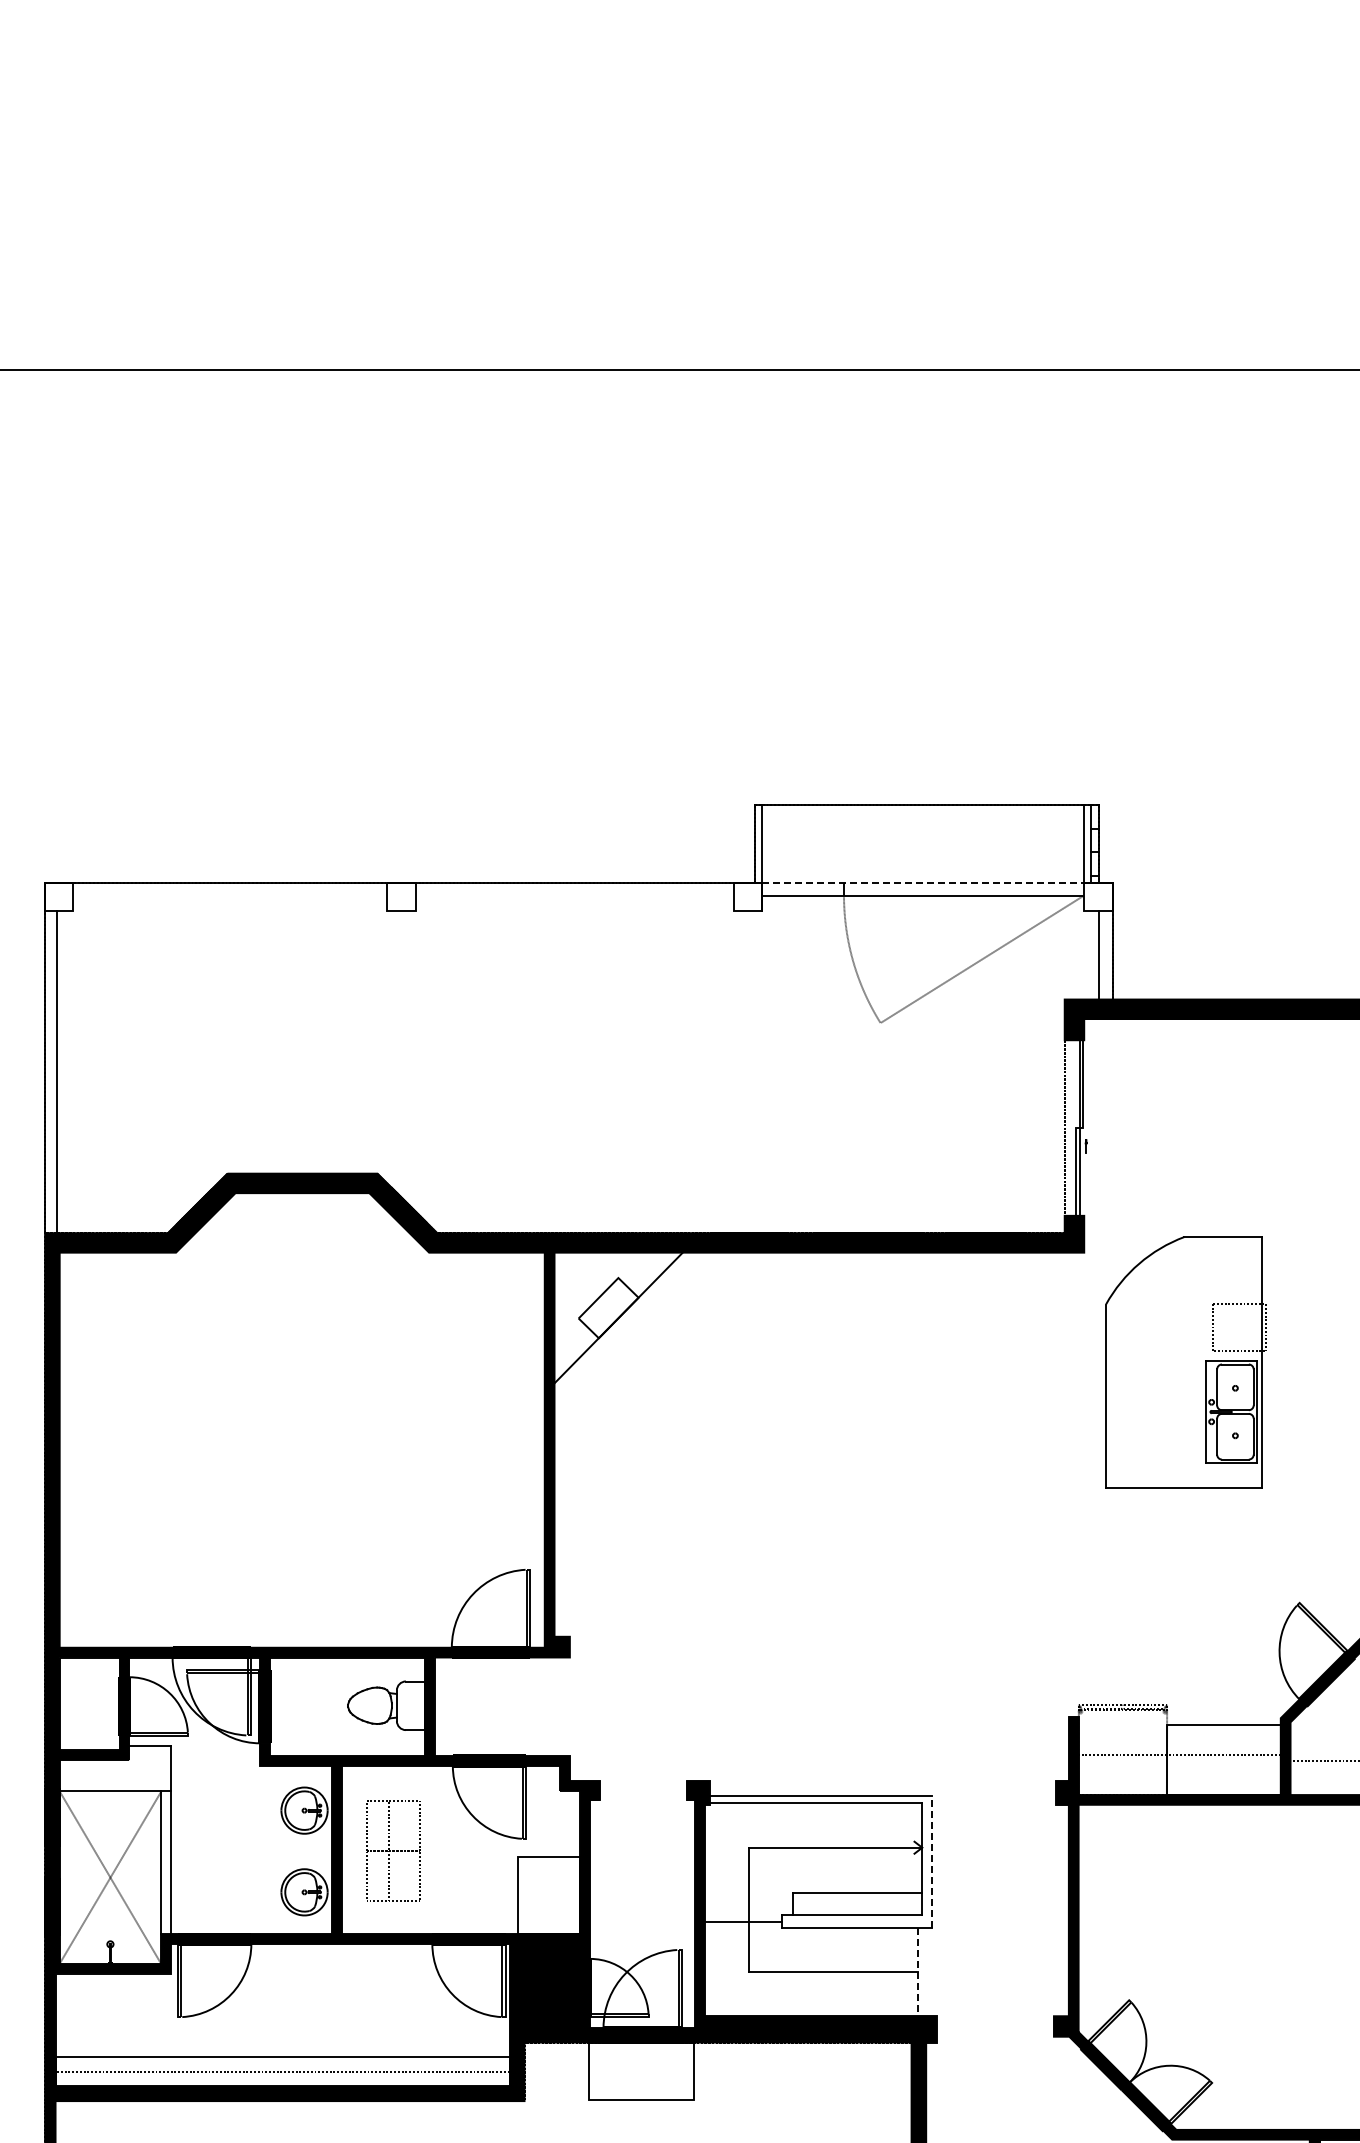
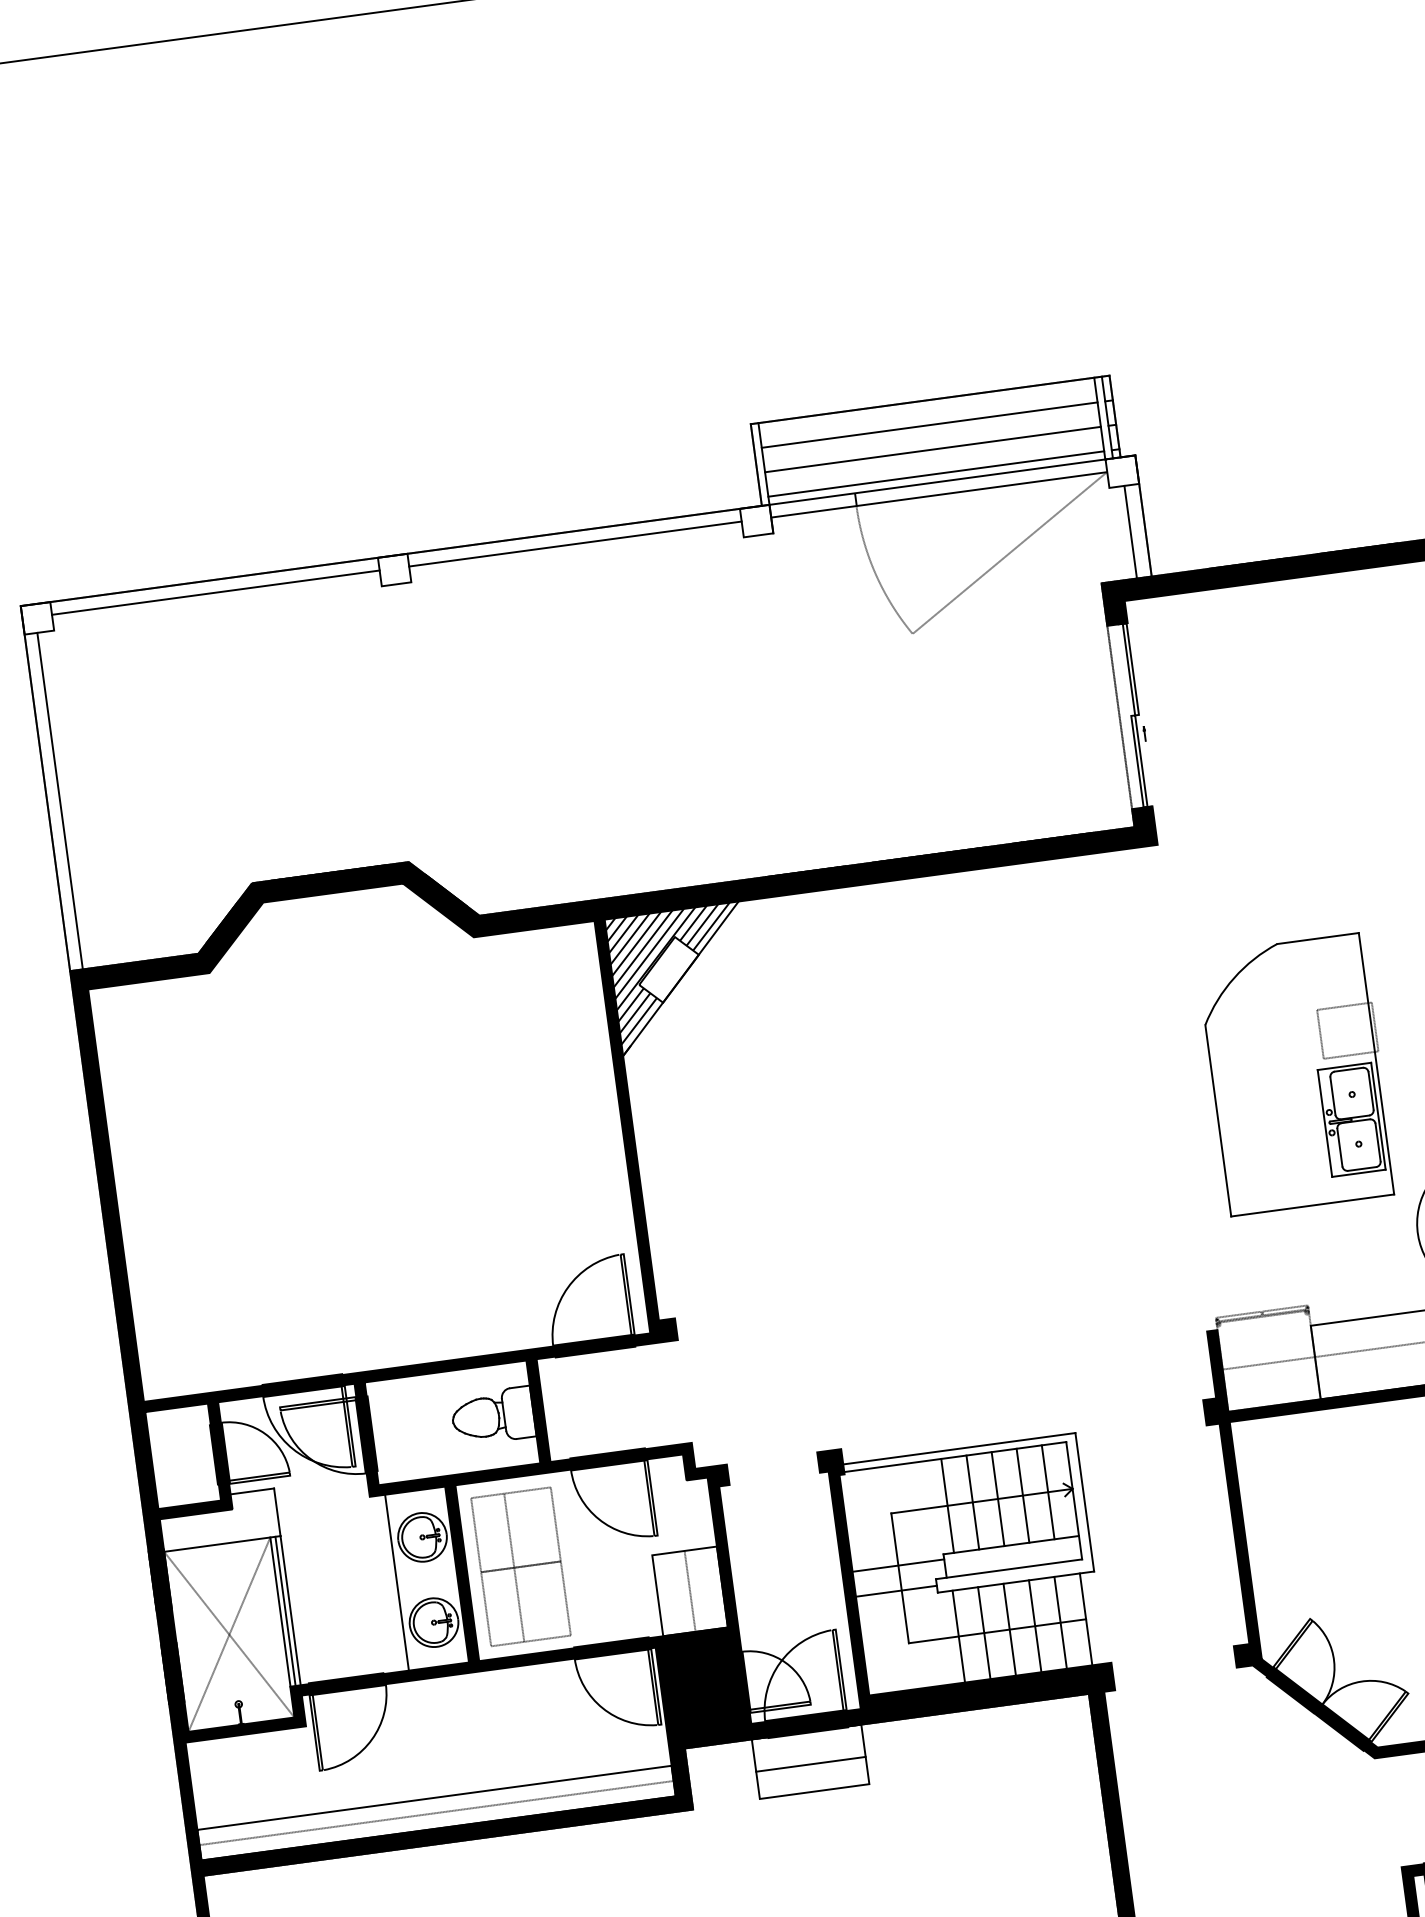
line: (922, 828) -> (928, 424), added
line: (922, 852) -> (932, 449), added
line: (922, 875) -> (935, 473), added
line: (923, 883) -> (937, 482), dashed -> solid
line: (230, 895) -> (216, 592), added
line: (574, 895) -> (575, 543), added
hatch: (614, 1317) -> (676, 978), added
part: (1185, 1362) -> (1296, 1074), moved
line: (802, 1847) -> (947, 1505), added
line: (826, 1847) -> (972, 1502), added
line: (850, 1847) -> (997, 1498), added
line: (874, 1847) -> (1022, 1495), added
line: (898, 1847) -> (1047, 1492), added
line: (274, 1849) -> (396, 1582), added
part: (393, 1850) -> (520, 1566), size x1.43
line: (932, 1861) -> (1085, 1501), dashed -> solid
line: (166, 1862) -> (285, 1610), added
line: (549, 1895) -> (690, 1591), added
line: (748, 1897) -> (898, 1565), added
line: (796, 1972) -> (958, 1636), added
line: (820, 1972) -> (983, 1633), added
line: (845, 1972) -> (1010, 1629), added
line: (869, 1972) -> (1035, 1626), added
line: (894, 1972) -> (1061, 1623), added
line: (918, 1972) -> (1086, 1619), dashed -> solid
line: (640, 2073) -> (810, 1764), added

